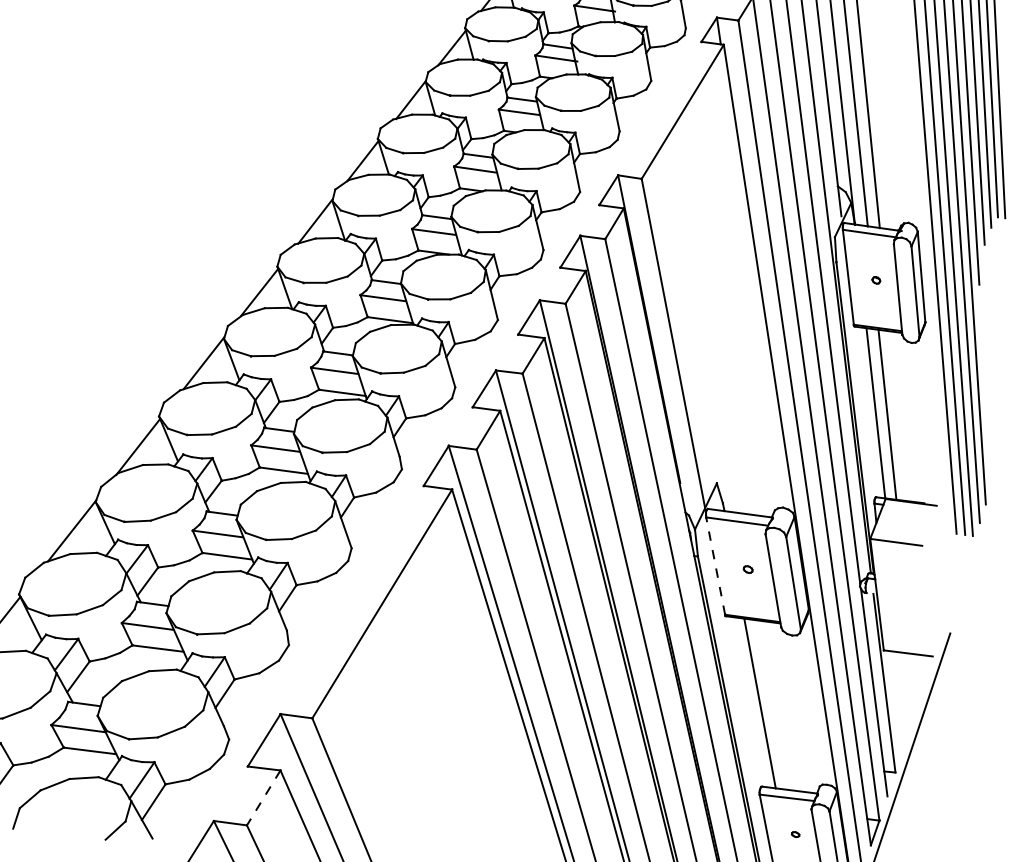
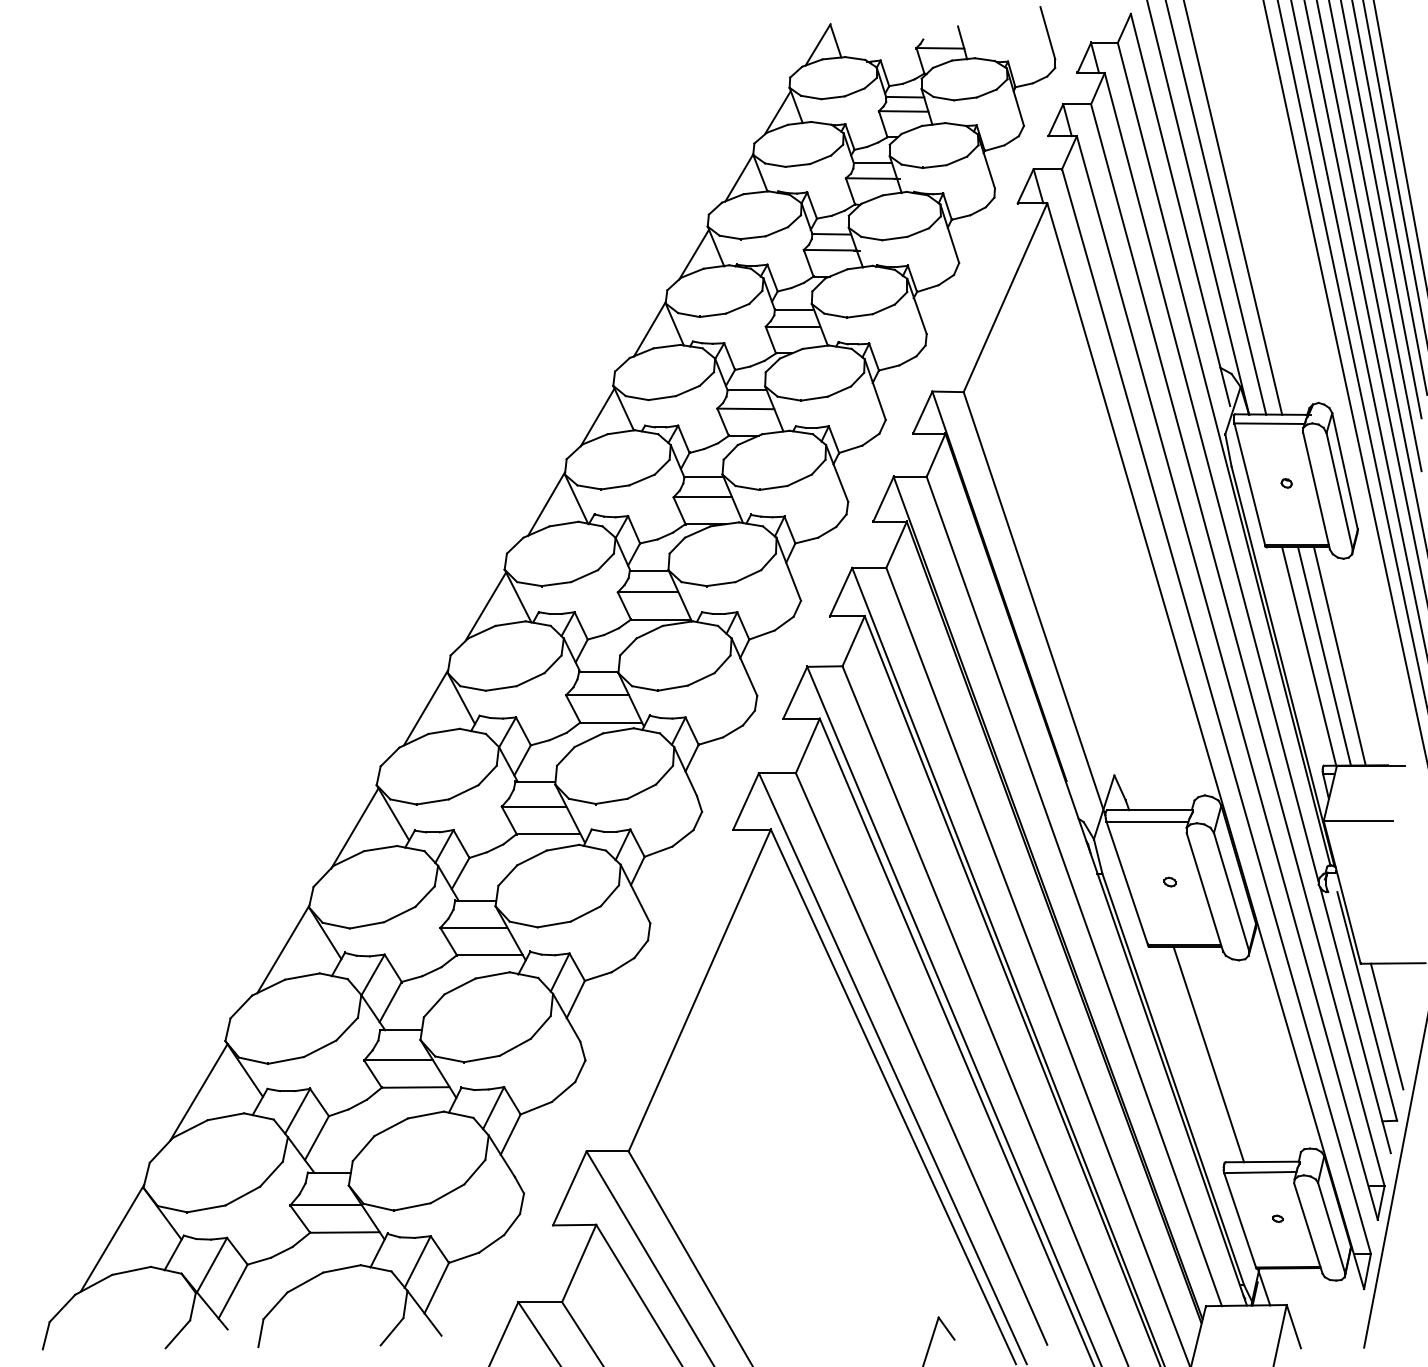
line: (898, 416) -> (1339, 656), added
line: (715, 565) -> (1127, 882), dashed -> solid
line: (896, 700) -> (1386, 1026), added
line: (263, 797) -> (578, 1263), dashed -> solid

